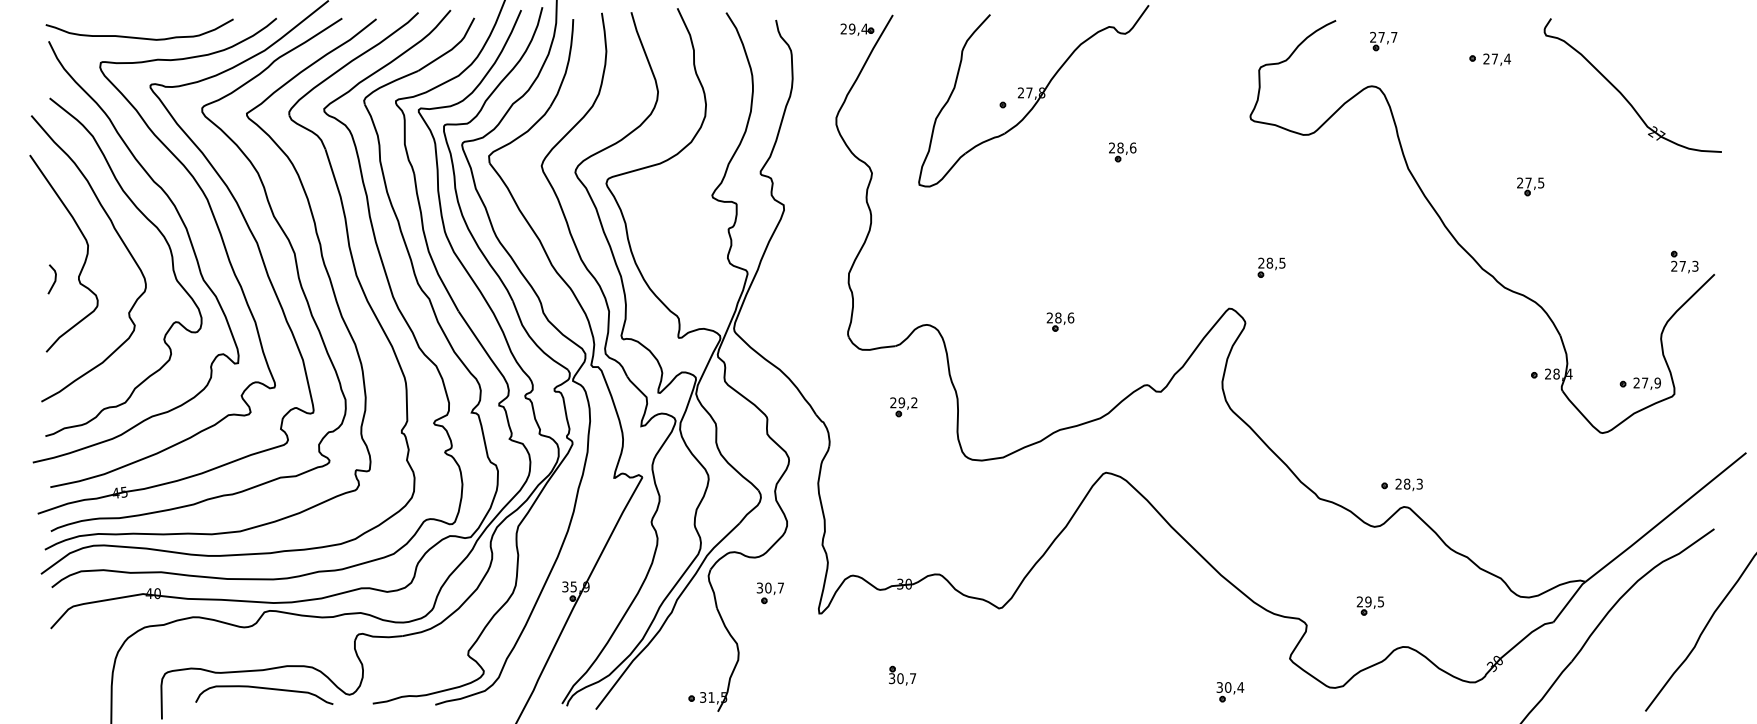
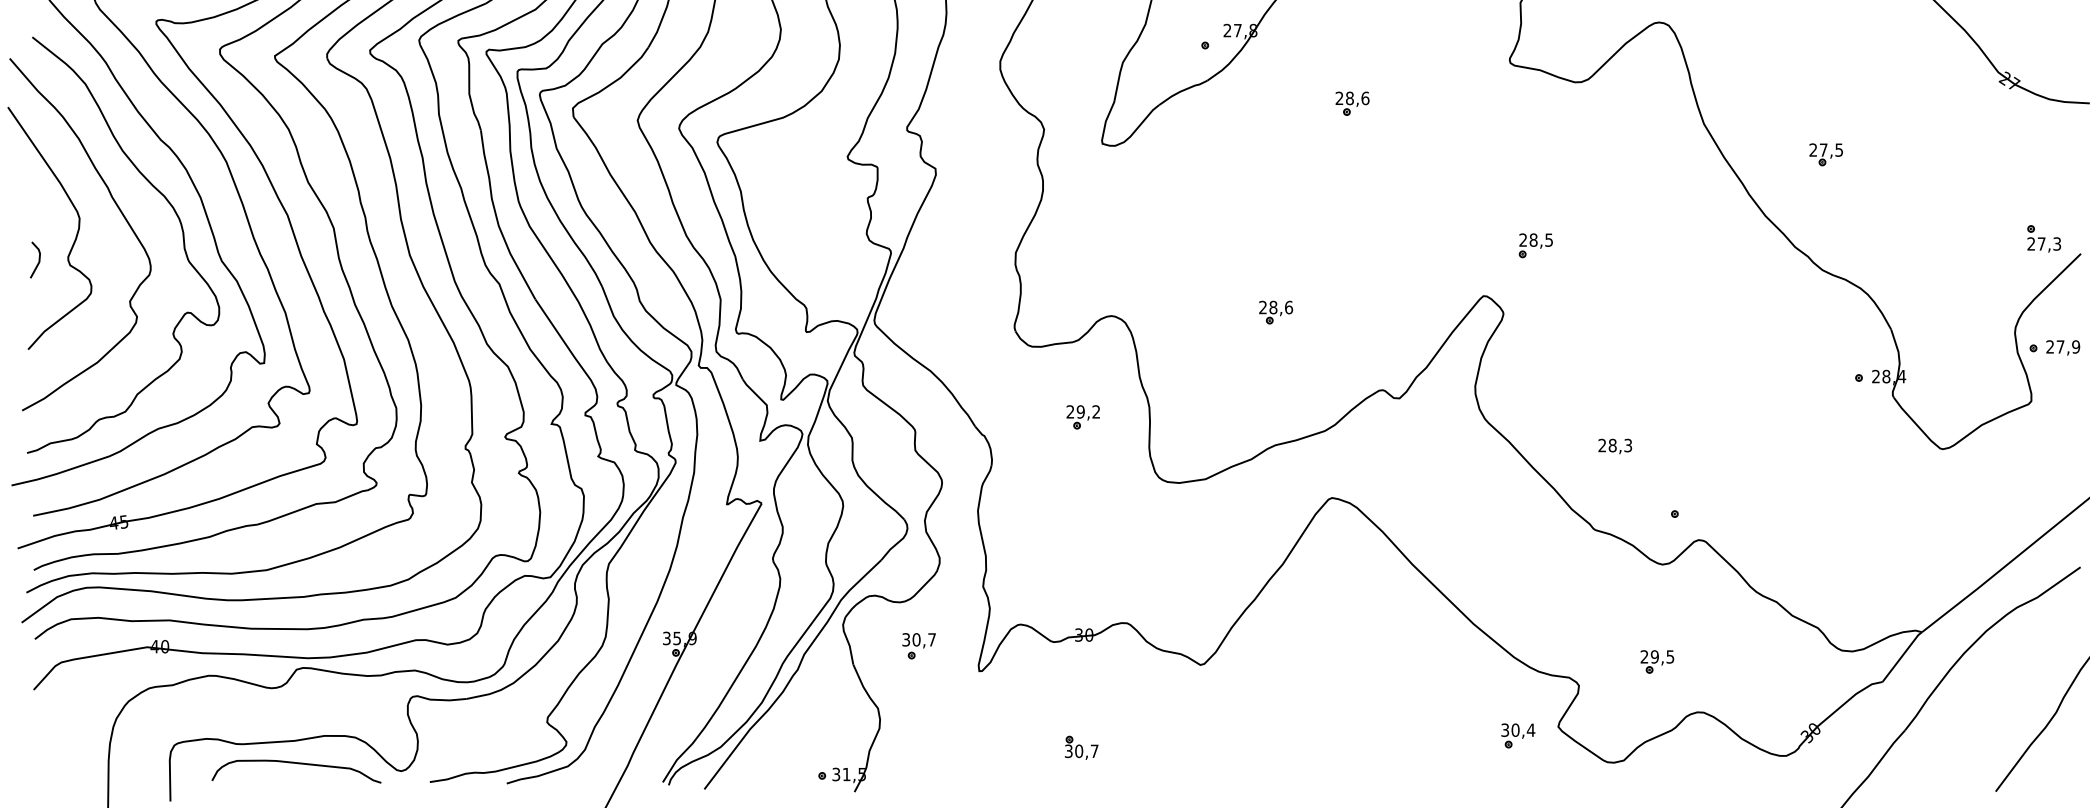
part: (1530, 186) -> (1826, 154), moved
part: (1639, 383) -> (2053, 347), moved
text: (1408, 484) -> (1614, 445), moved
part: (1230, 692) -> (1518, 736), moved

